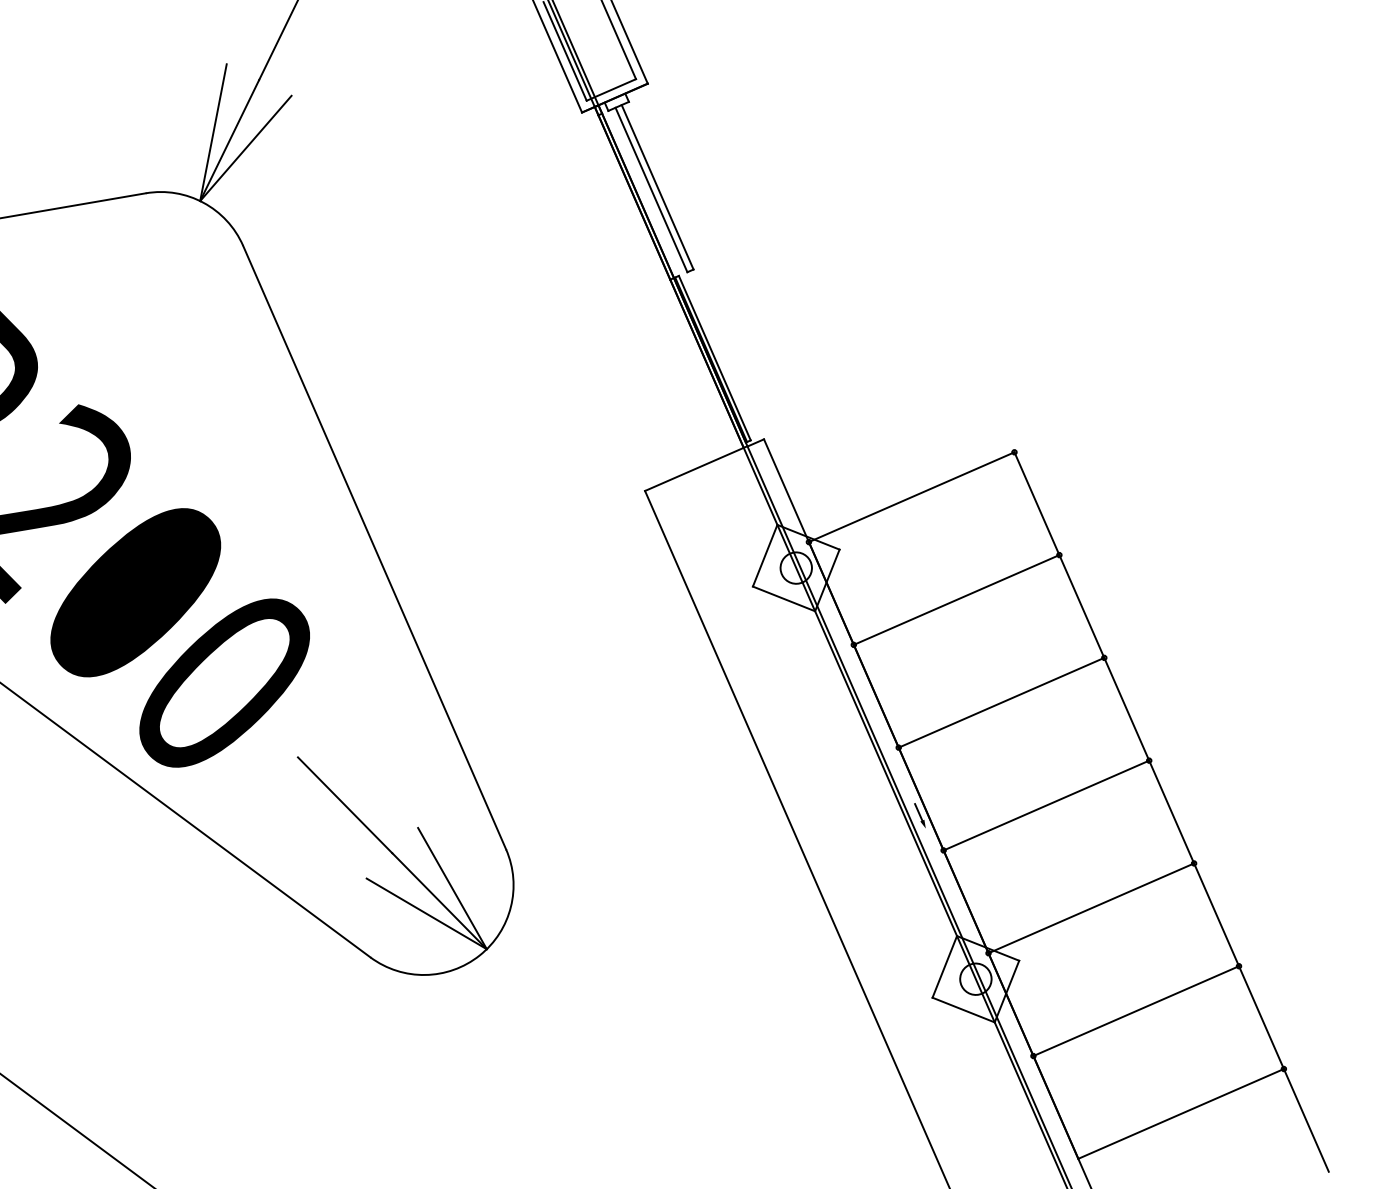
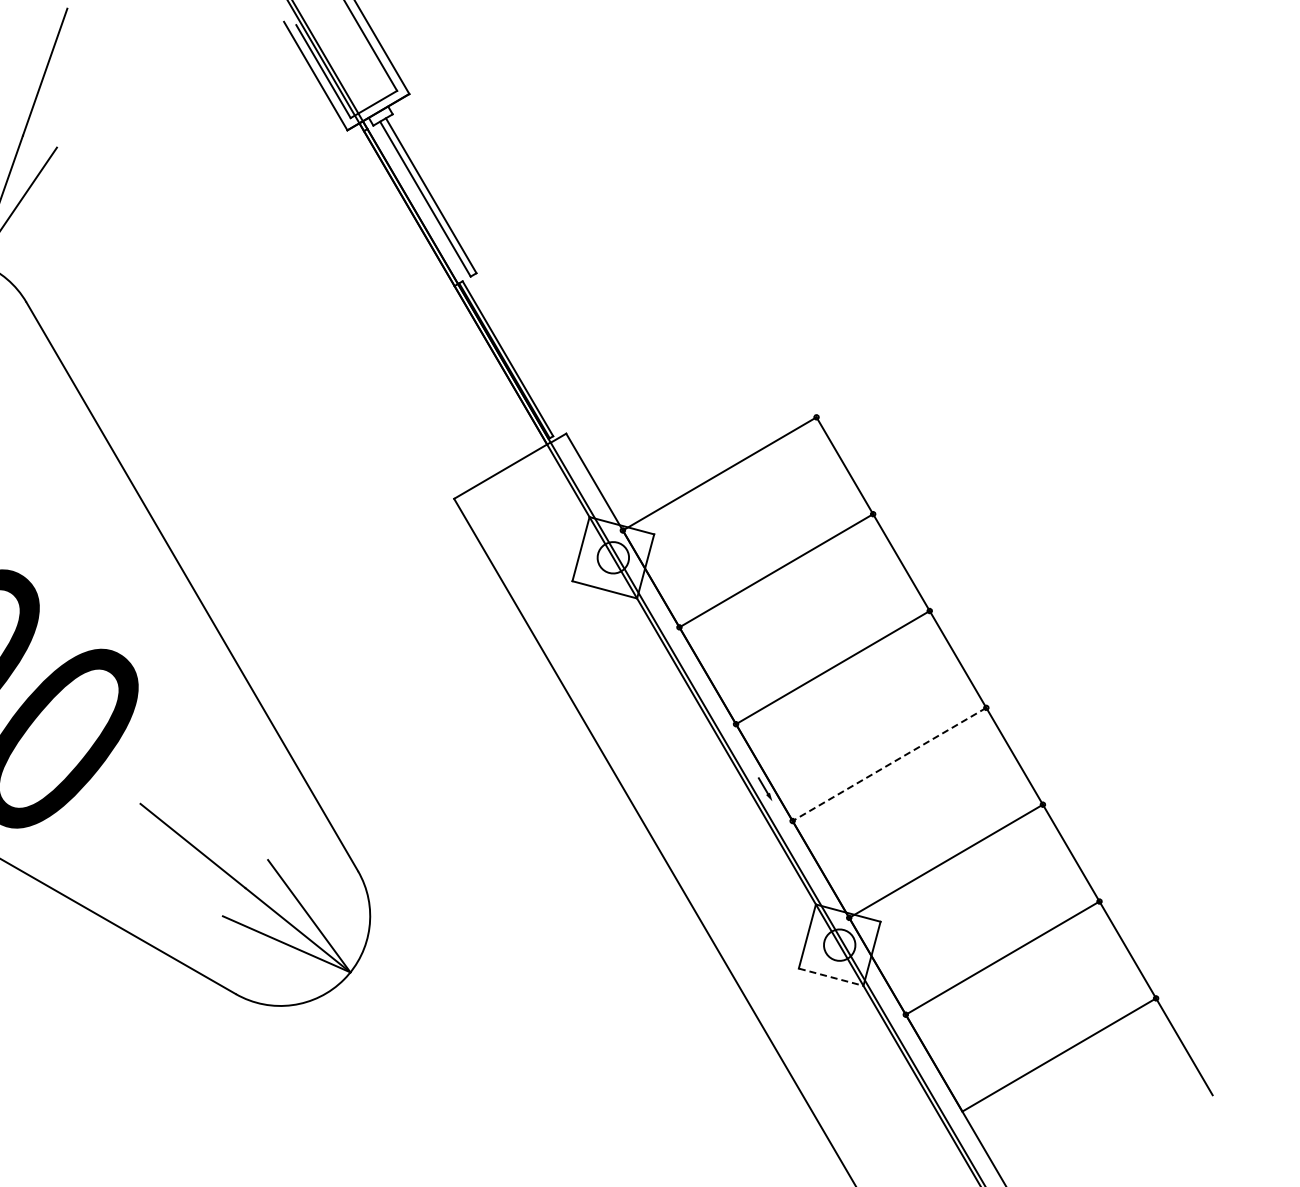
line: (1045, 805) -> (888, 764), solid -> dashed
line: (964, 1010) -> (832, 977), solid -> dashed

